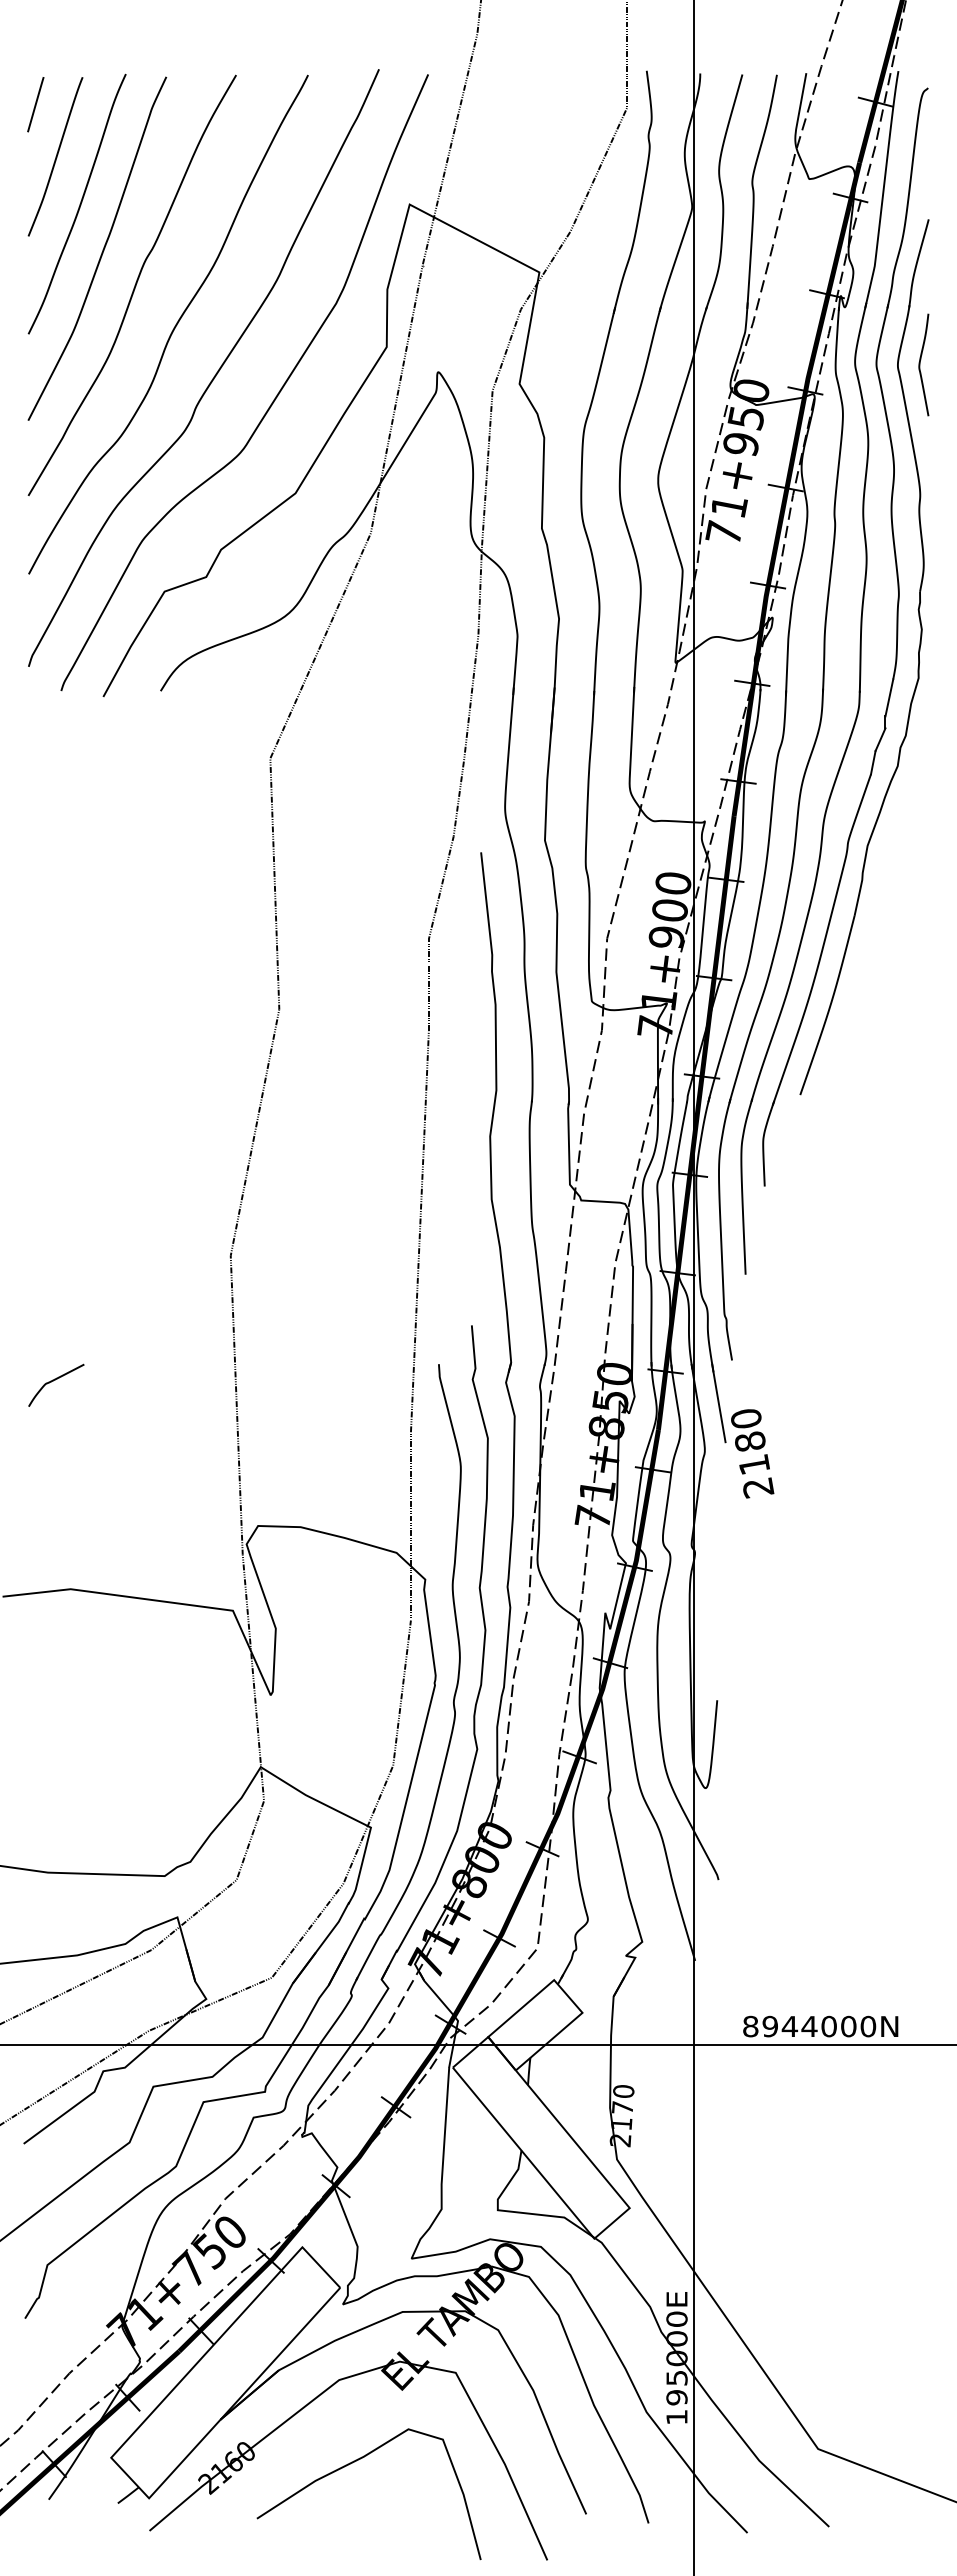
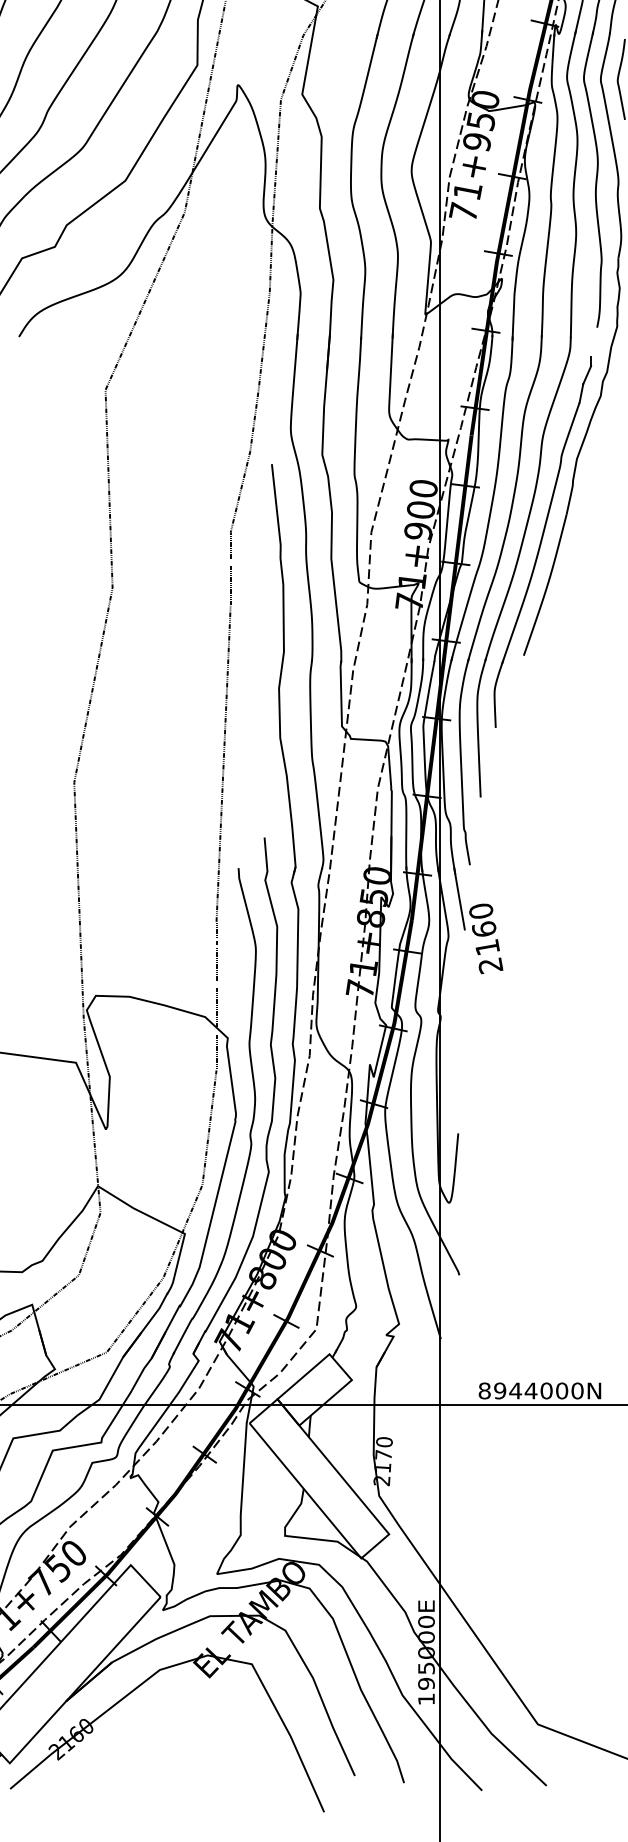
line: (889, 697) -> (594, 341), removed
text: (749, 1441) -> (483, 929), 2180 -> 2160
curve: (352, 2463) -> (170, 1735), removed

